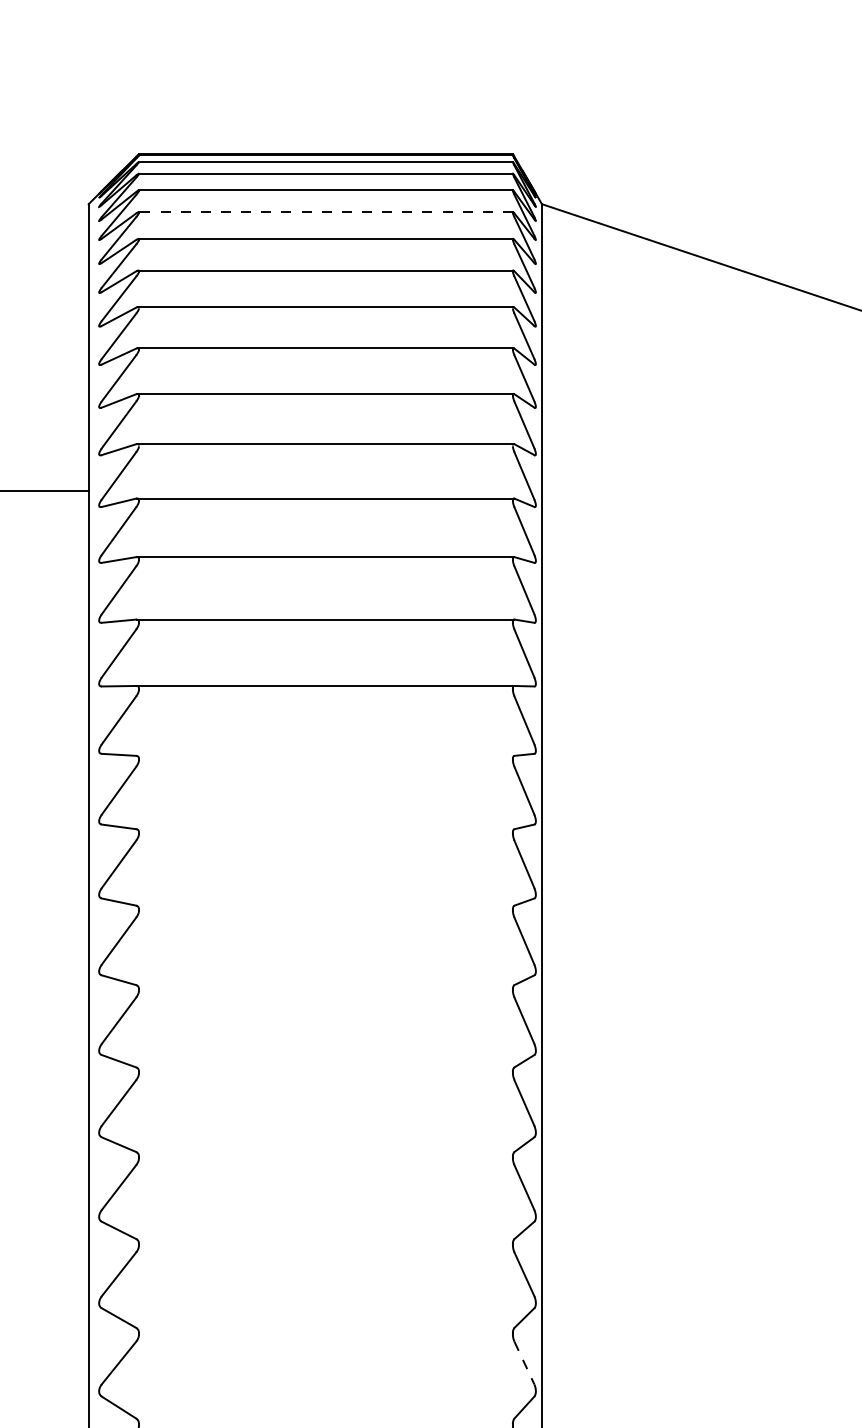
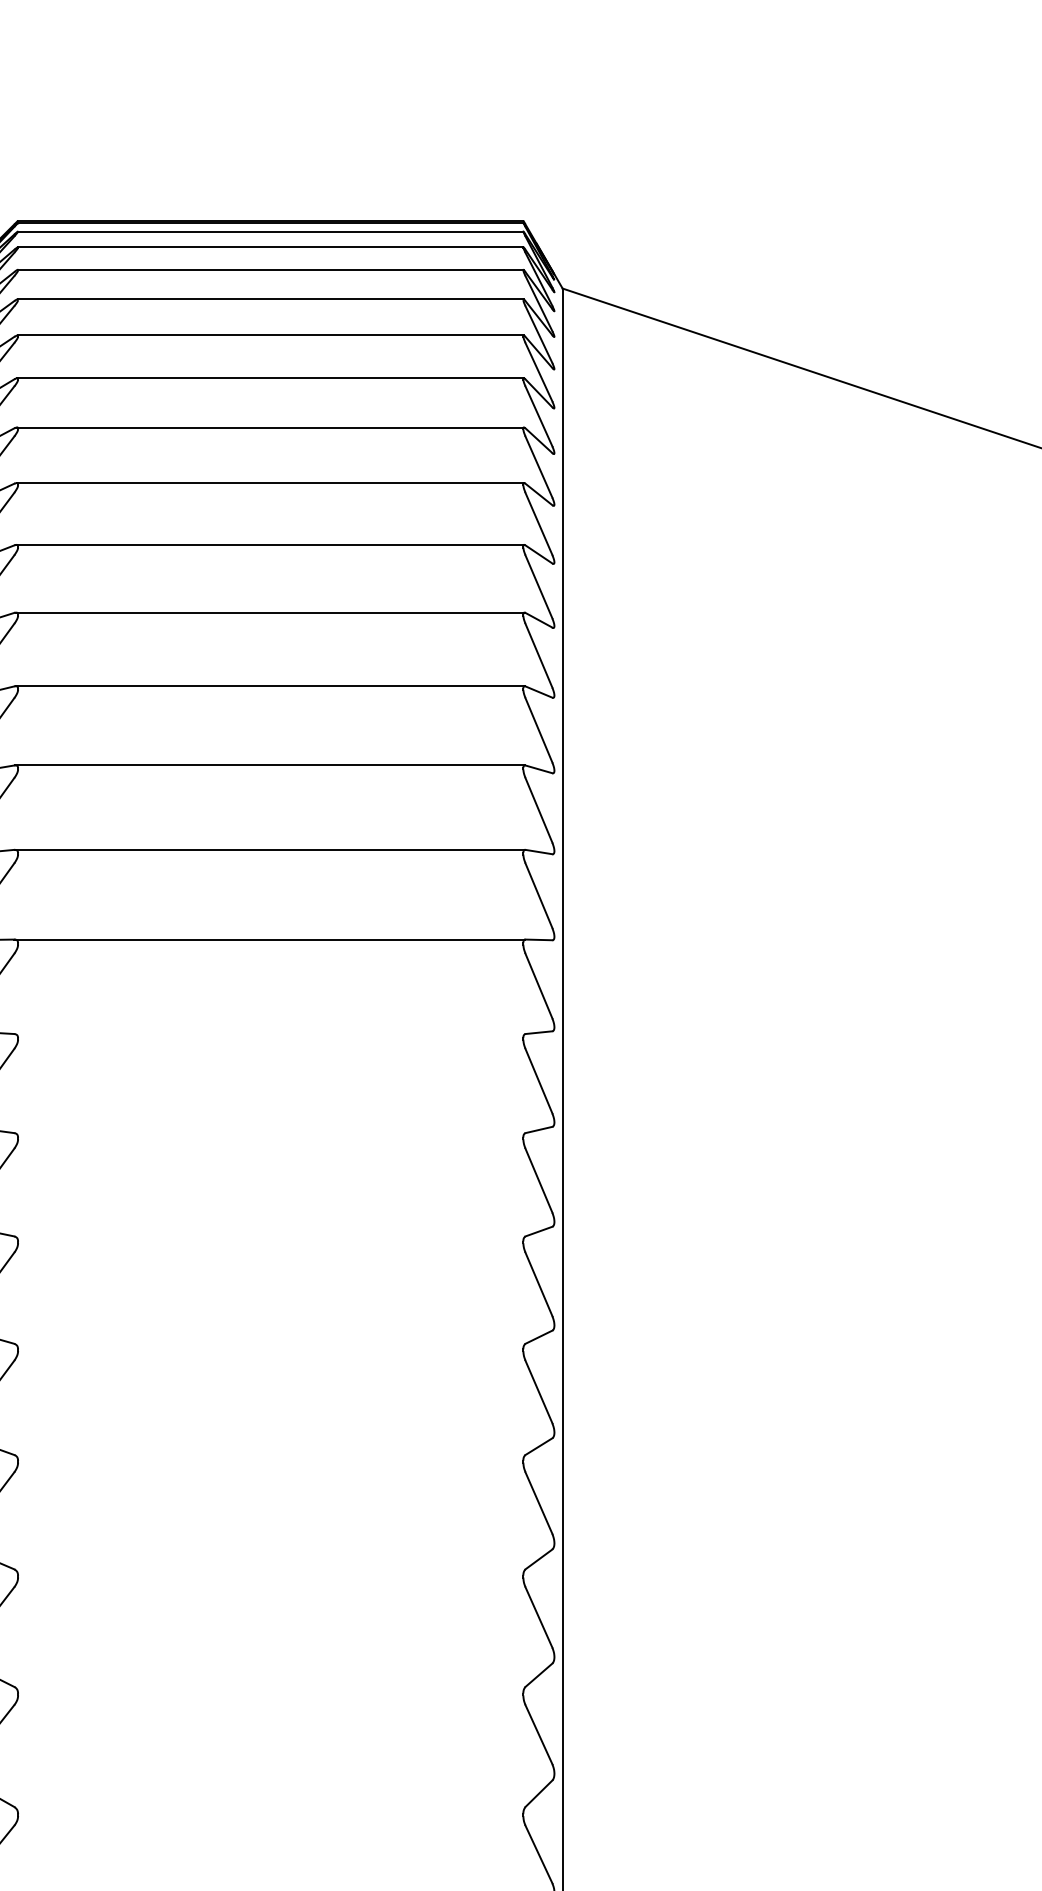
line: (325, 212) -> (270, 299), dashed -> solid
line: (524, 1363) -> (539, 1855), dashed -> solid

